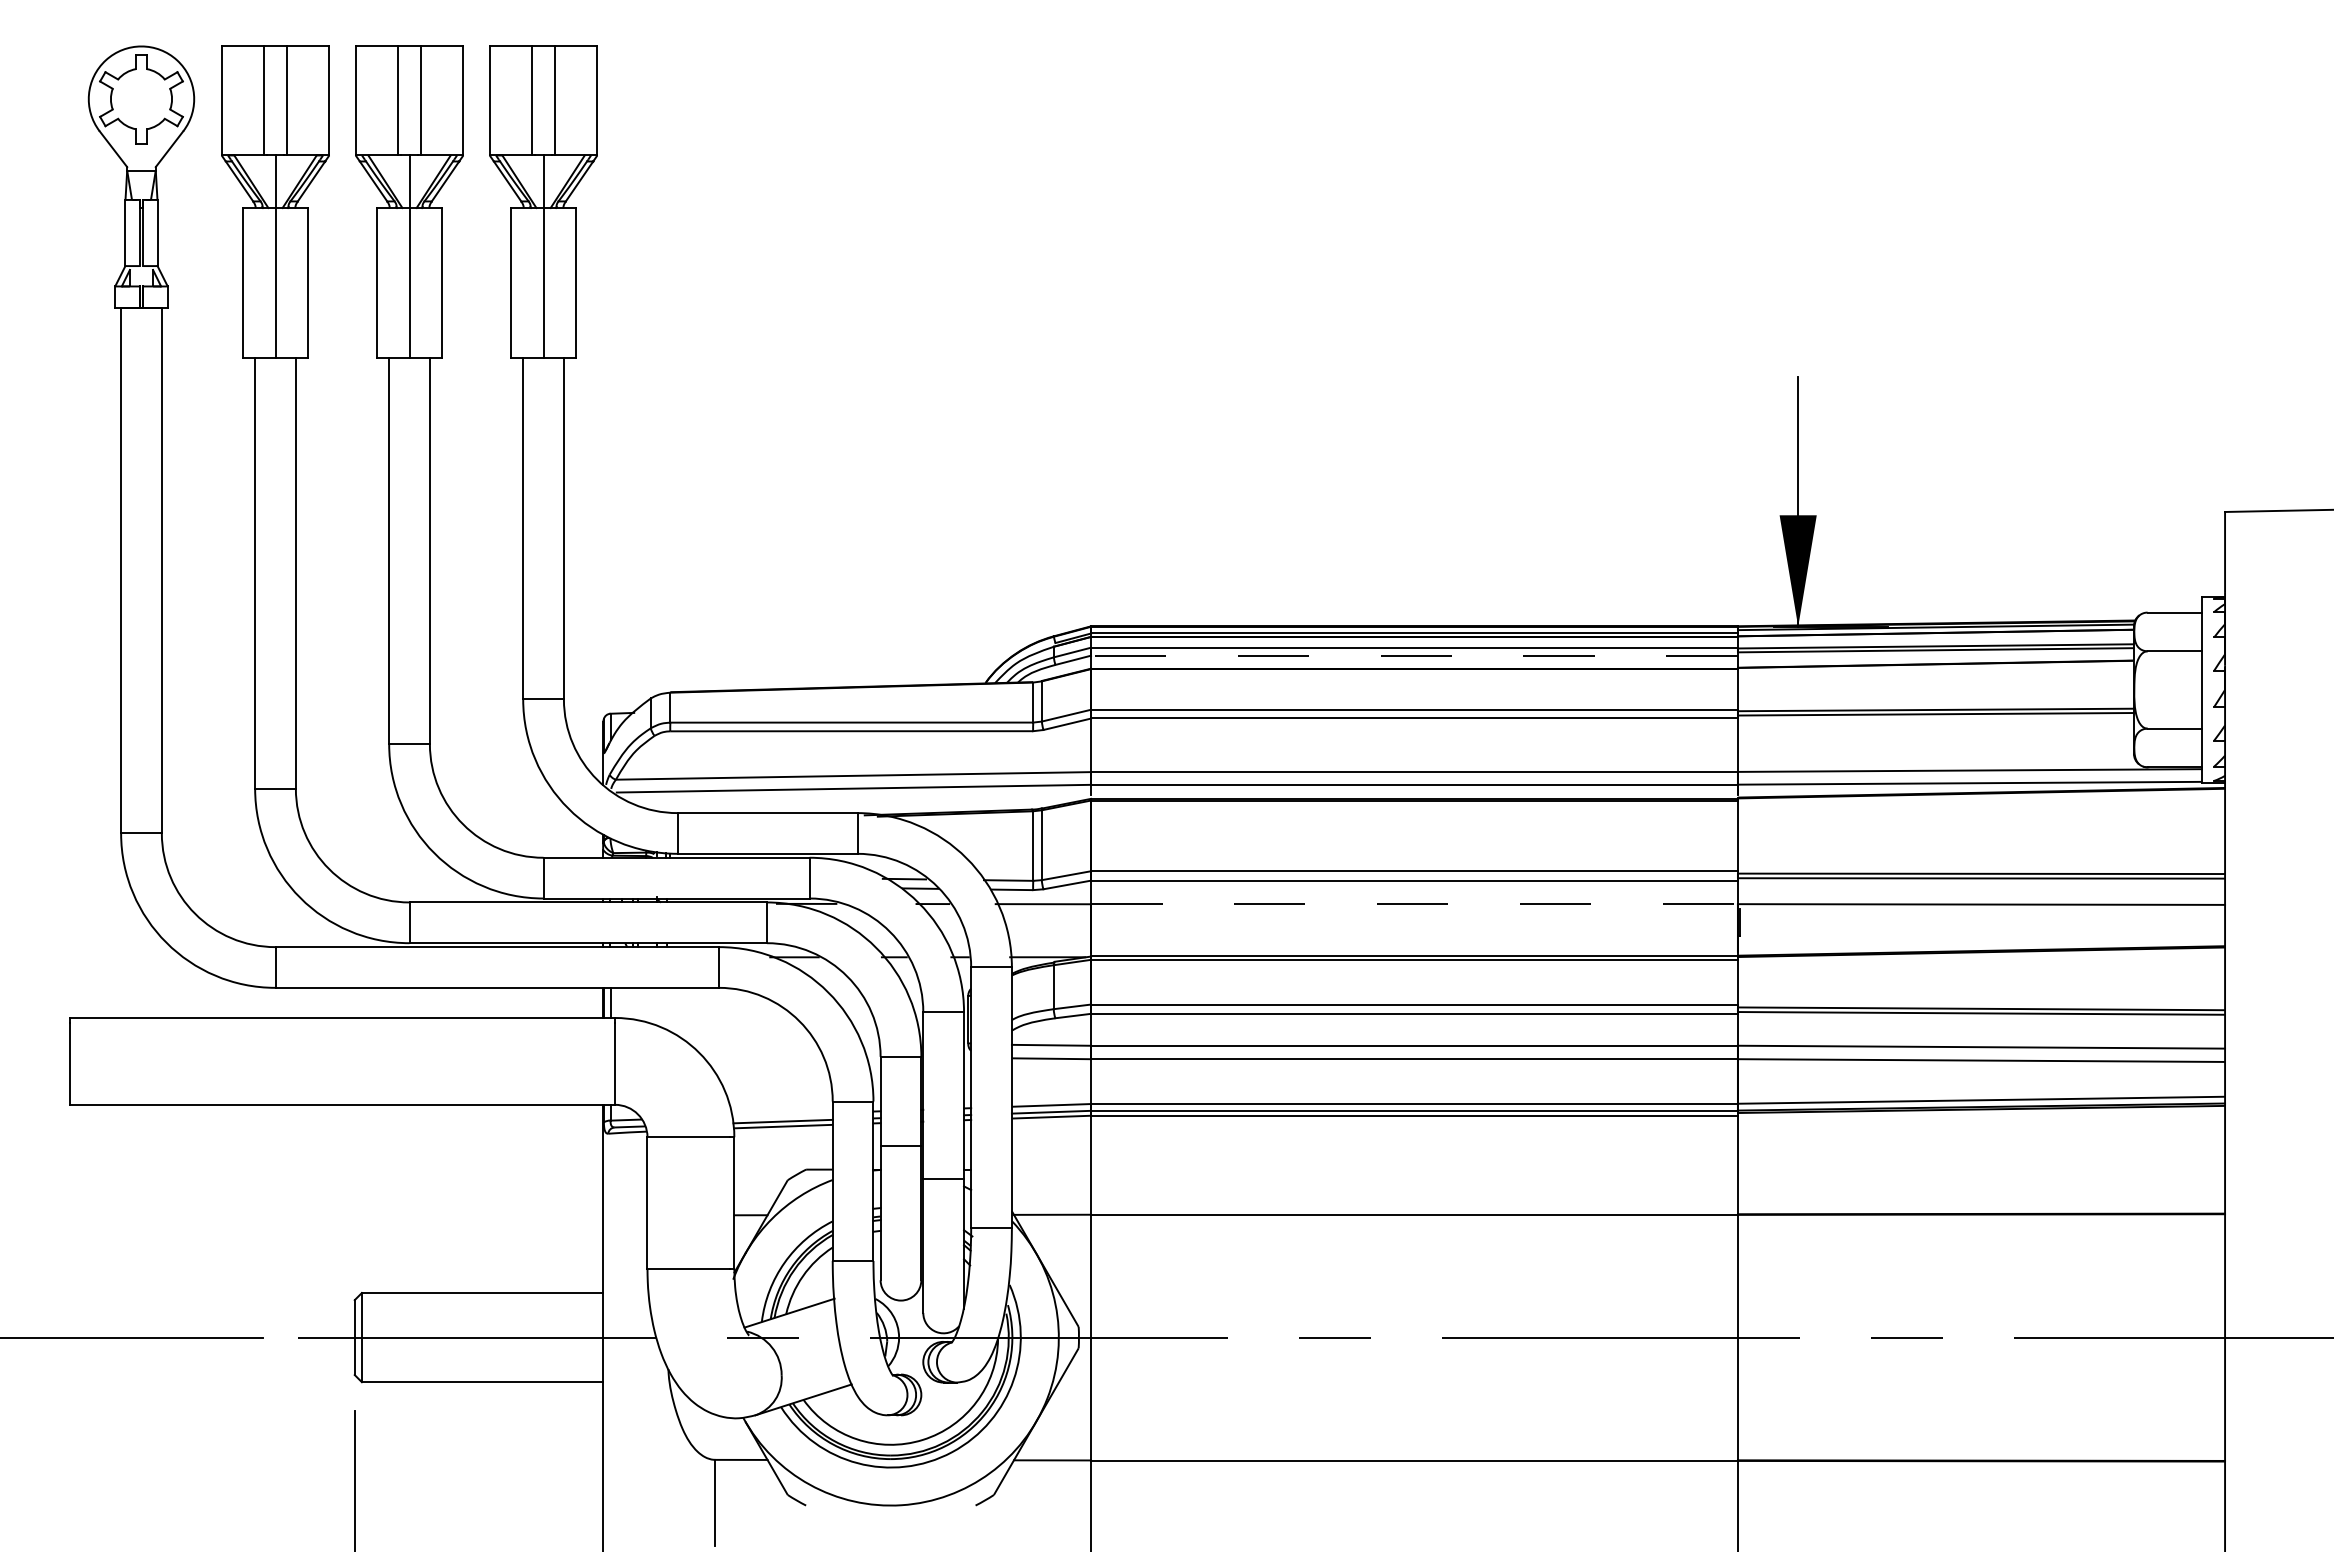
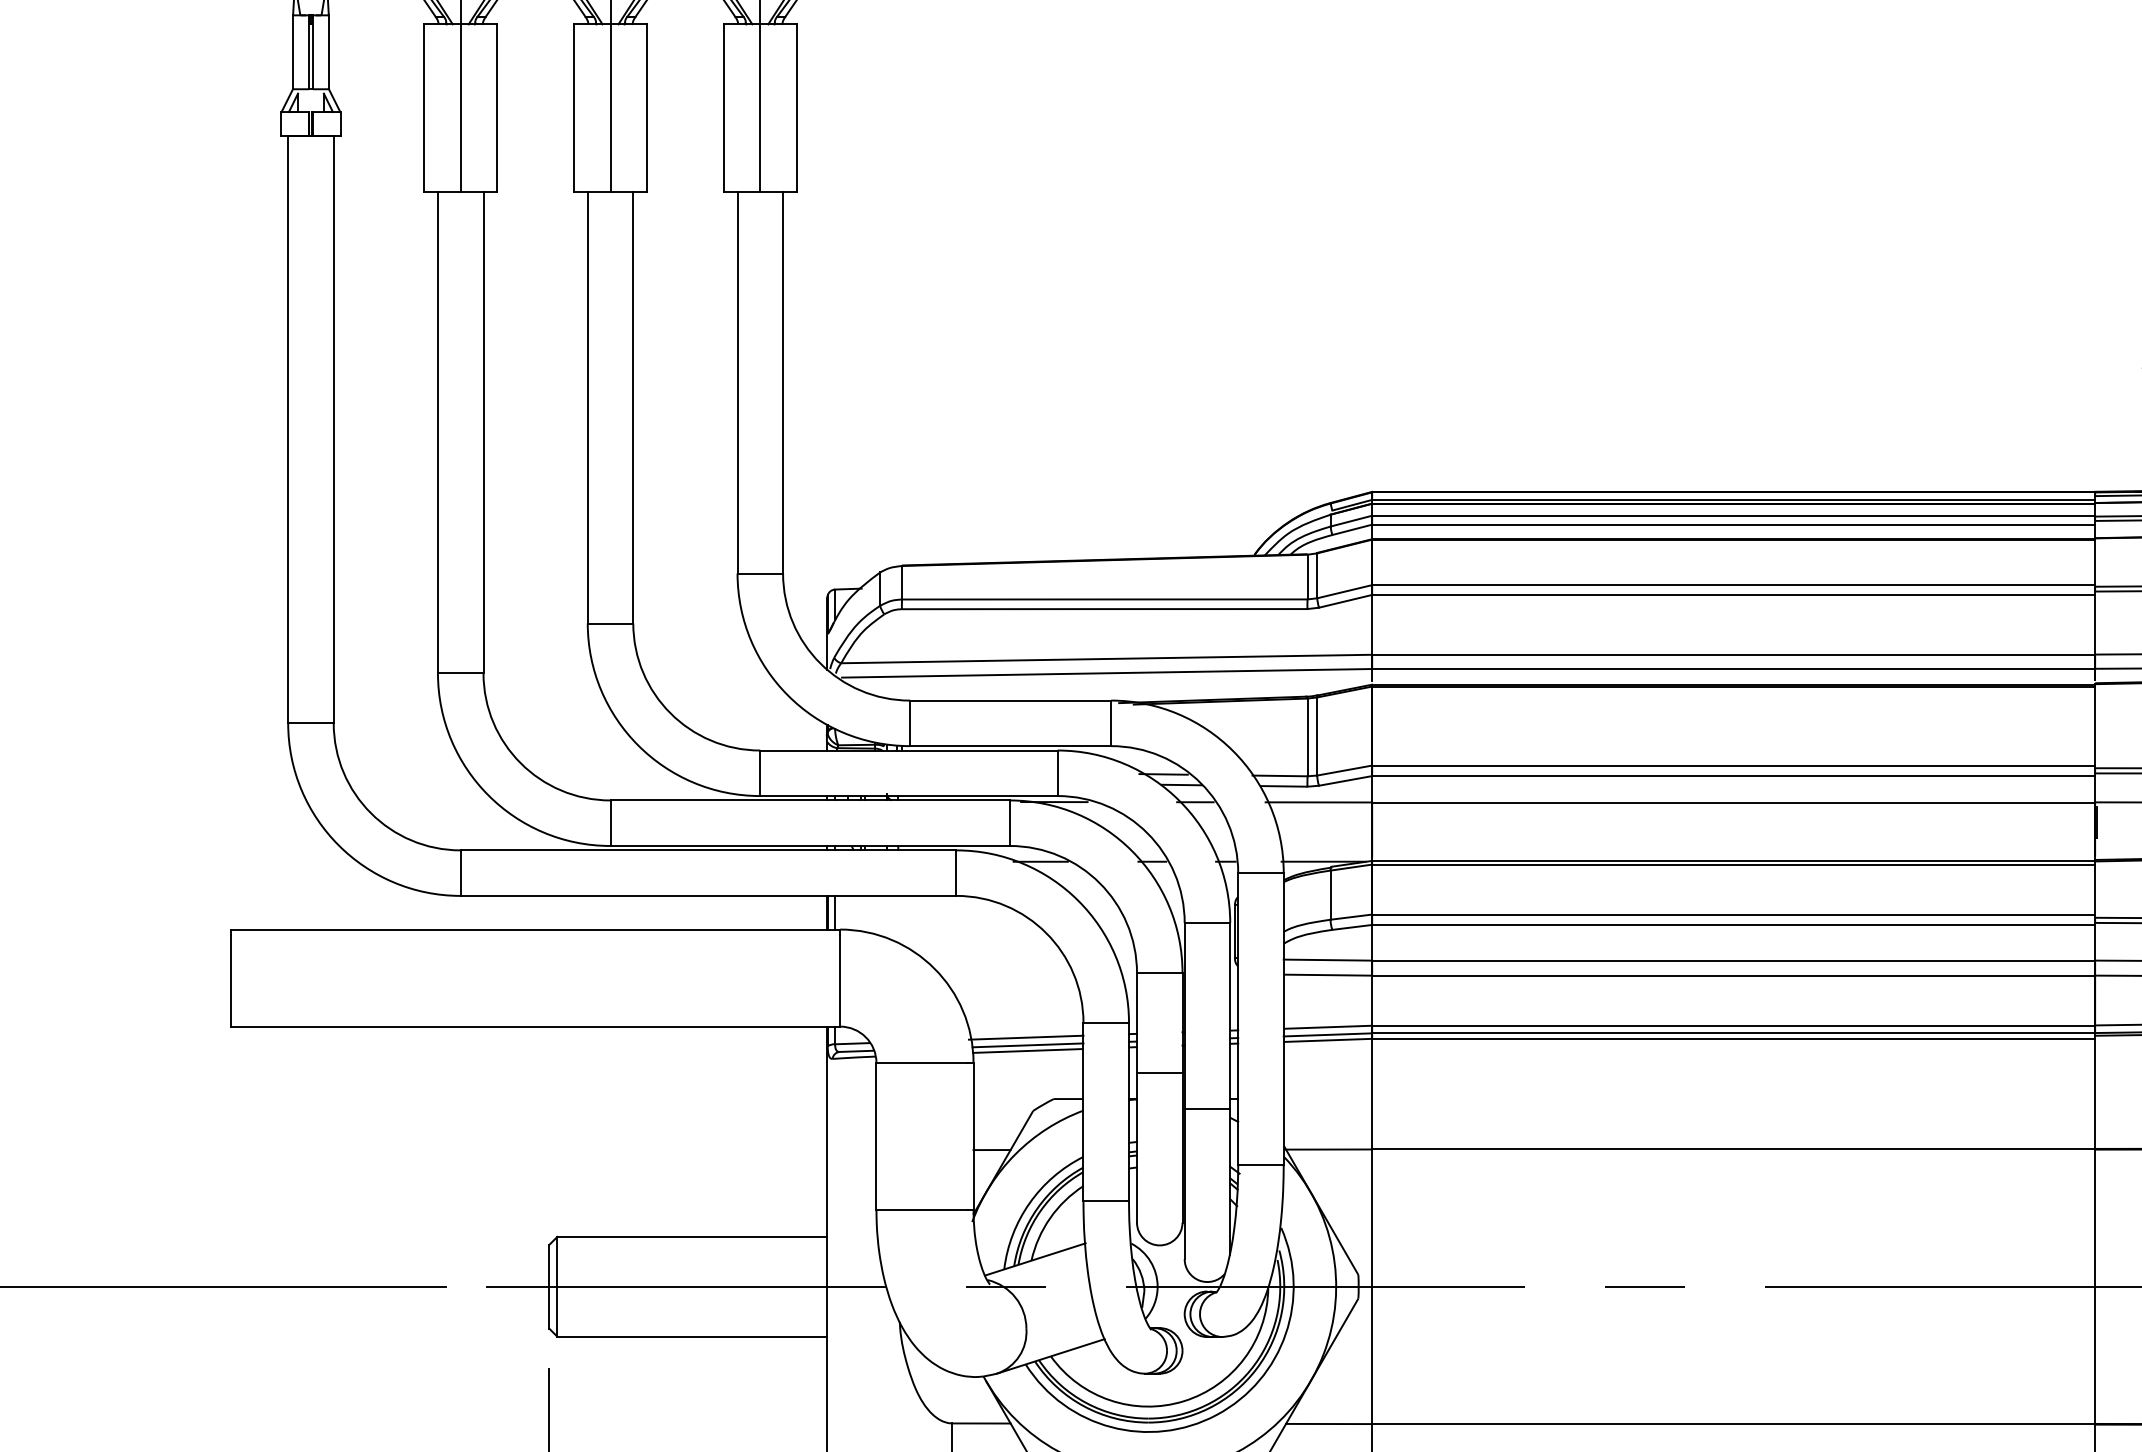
line: (1413, 655) -> (1732, 524), dashed -> solid
line: (1414, 904) -> (1733, 802), dashed -> solid
line: (781, 1114) -> (1026, 1037), added

